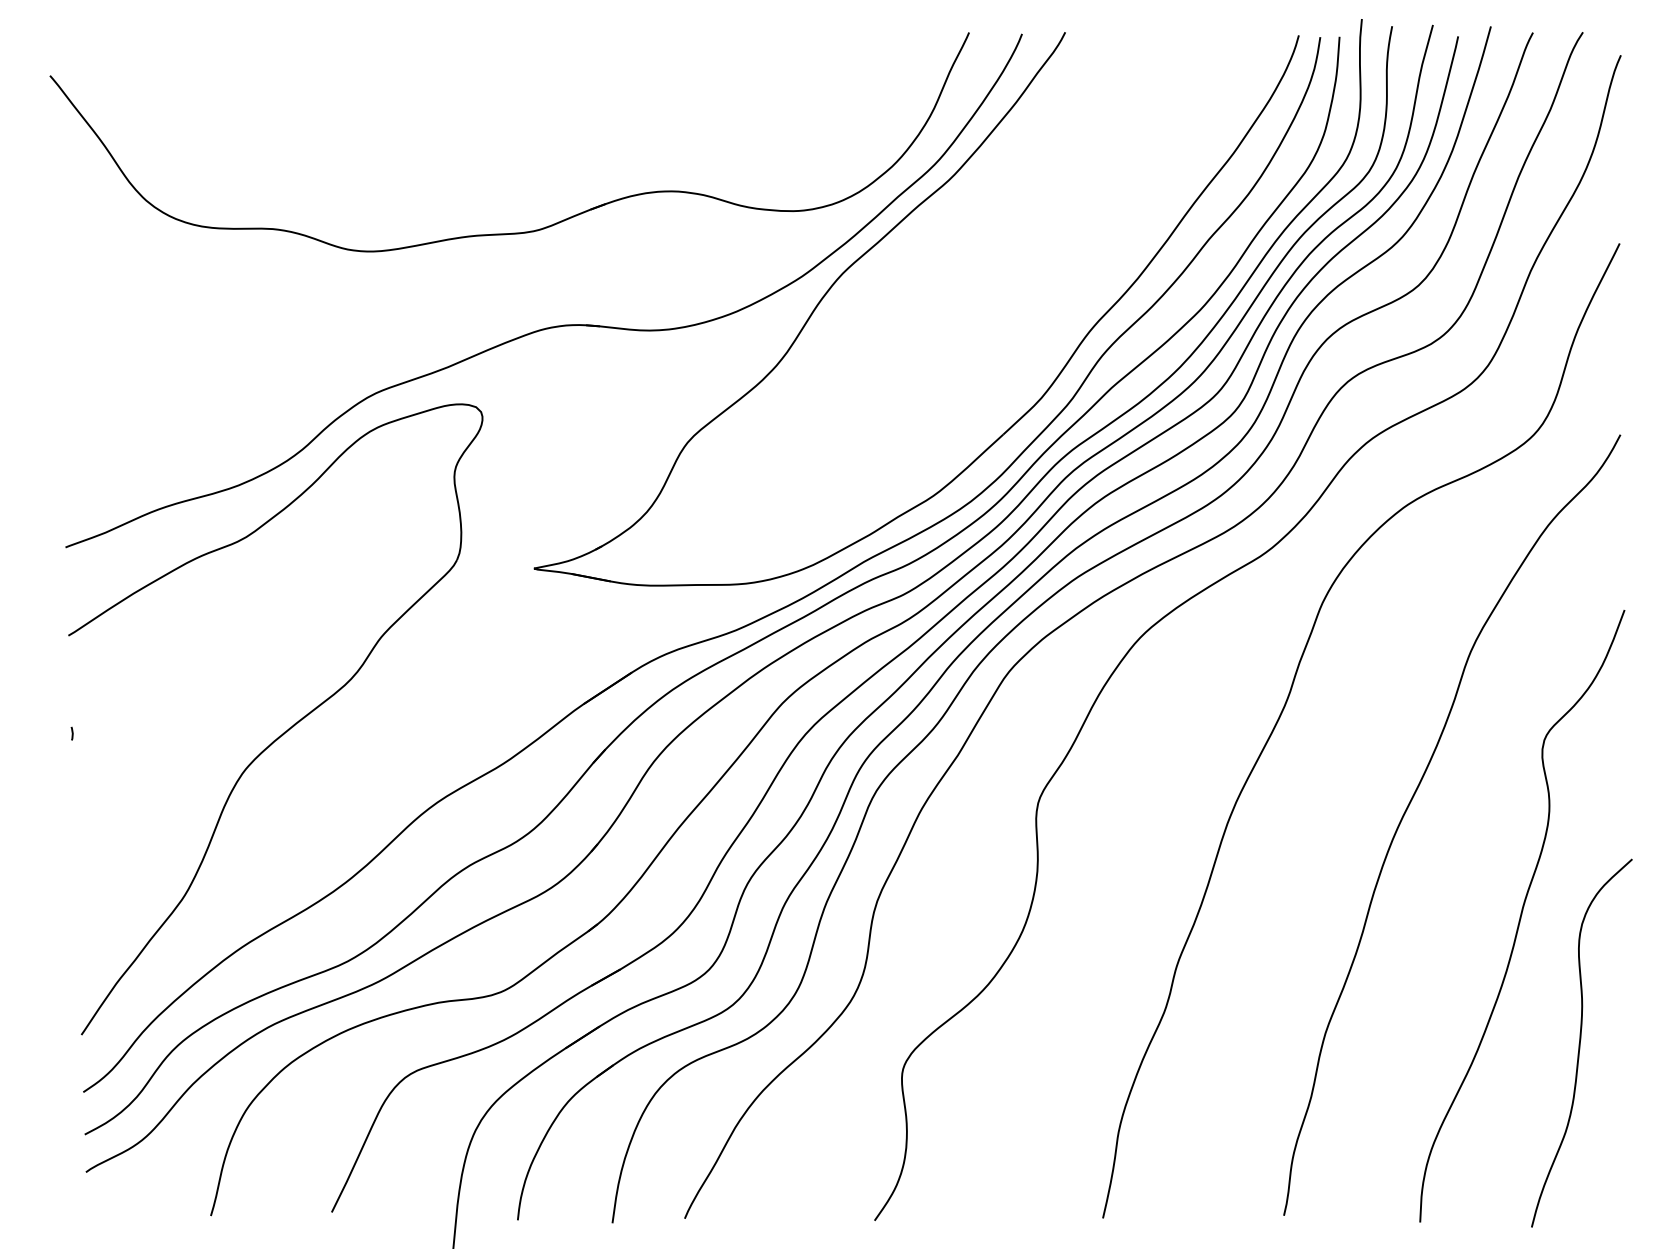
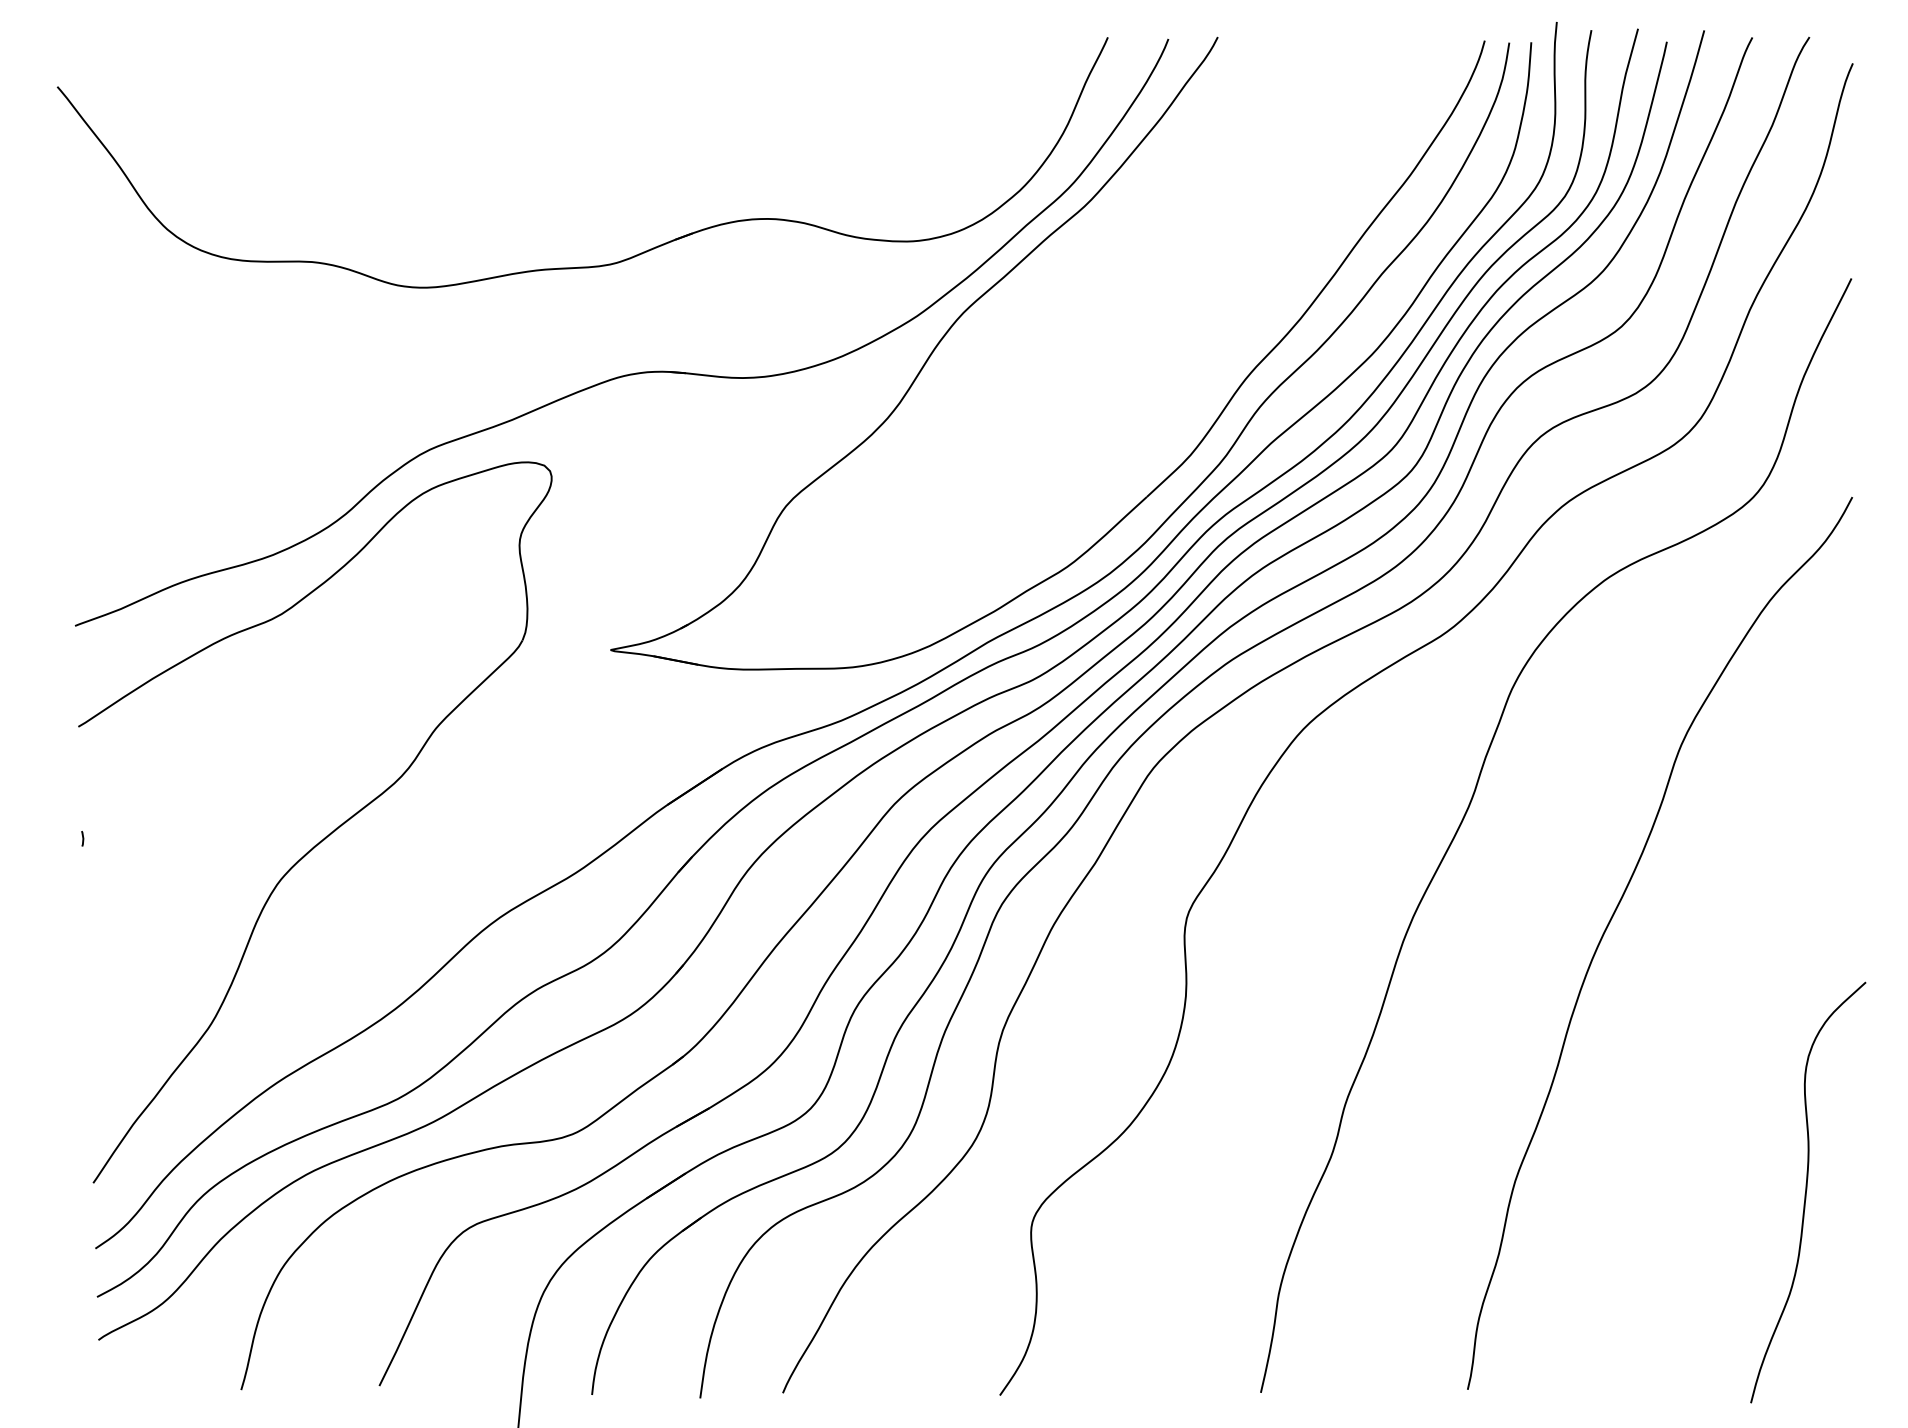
curve: (1521, 916) -> (1739, 1047), removed

